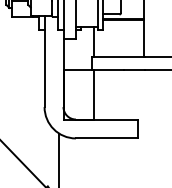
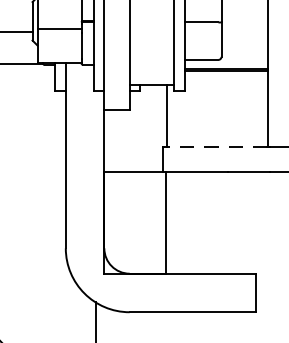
line: (117, 57) -> (214, 147), solid -> dashed

